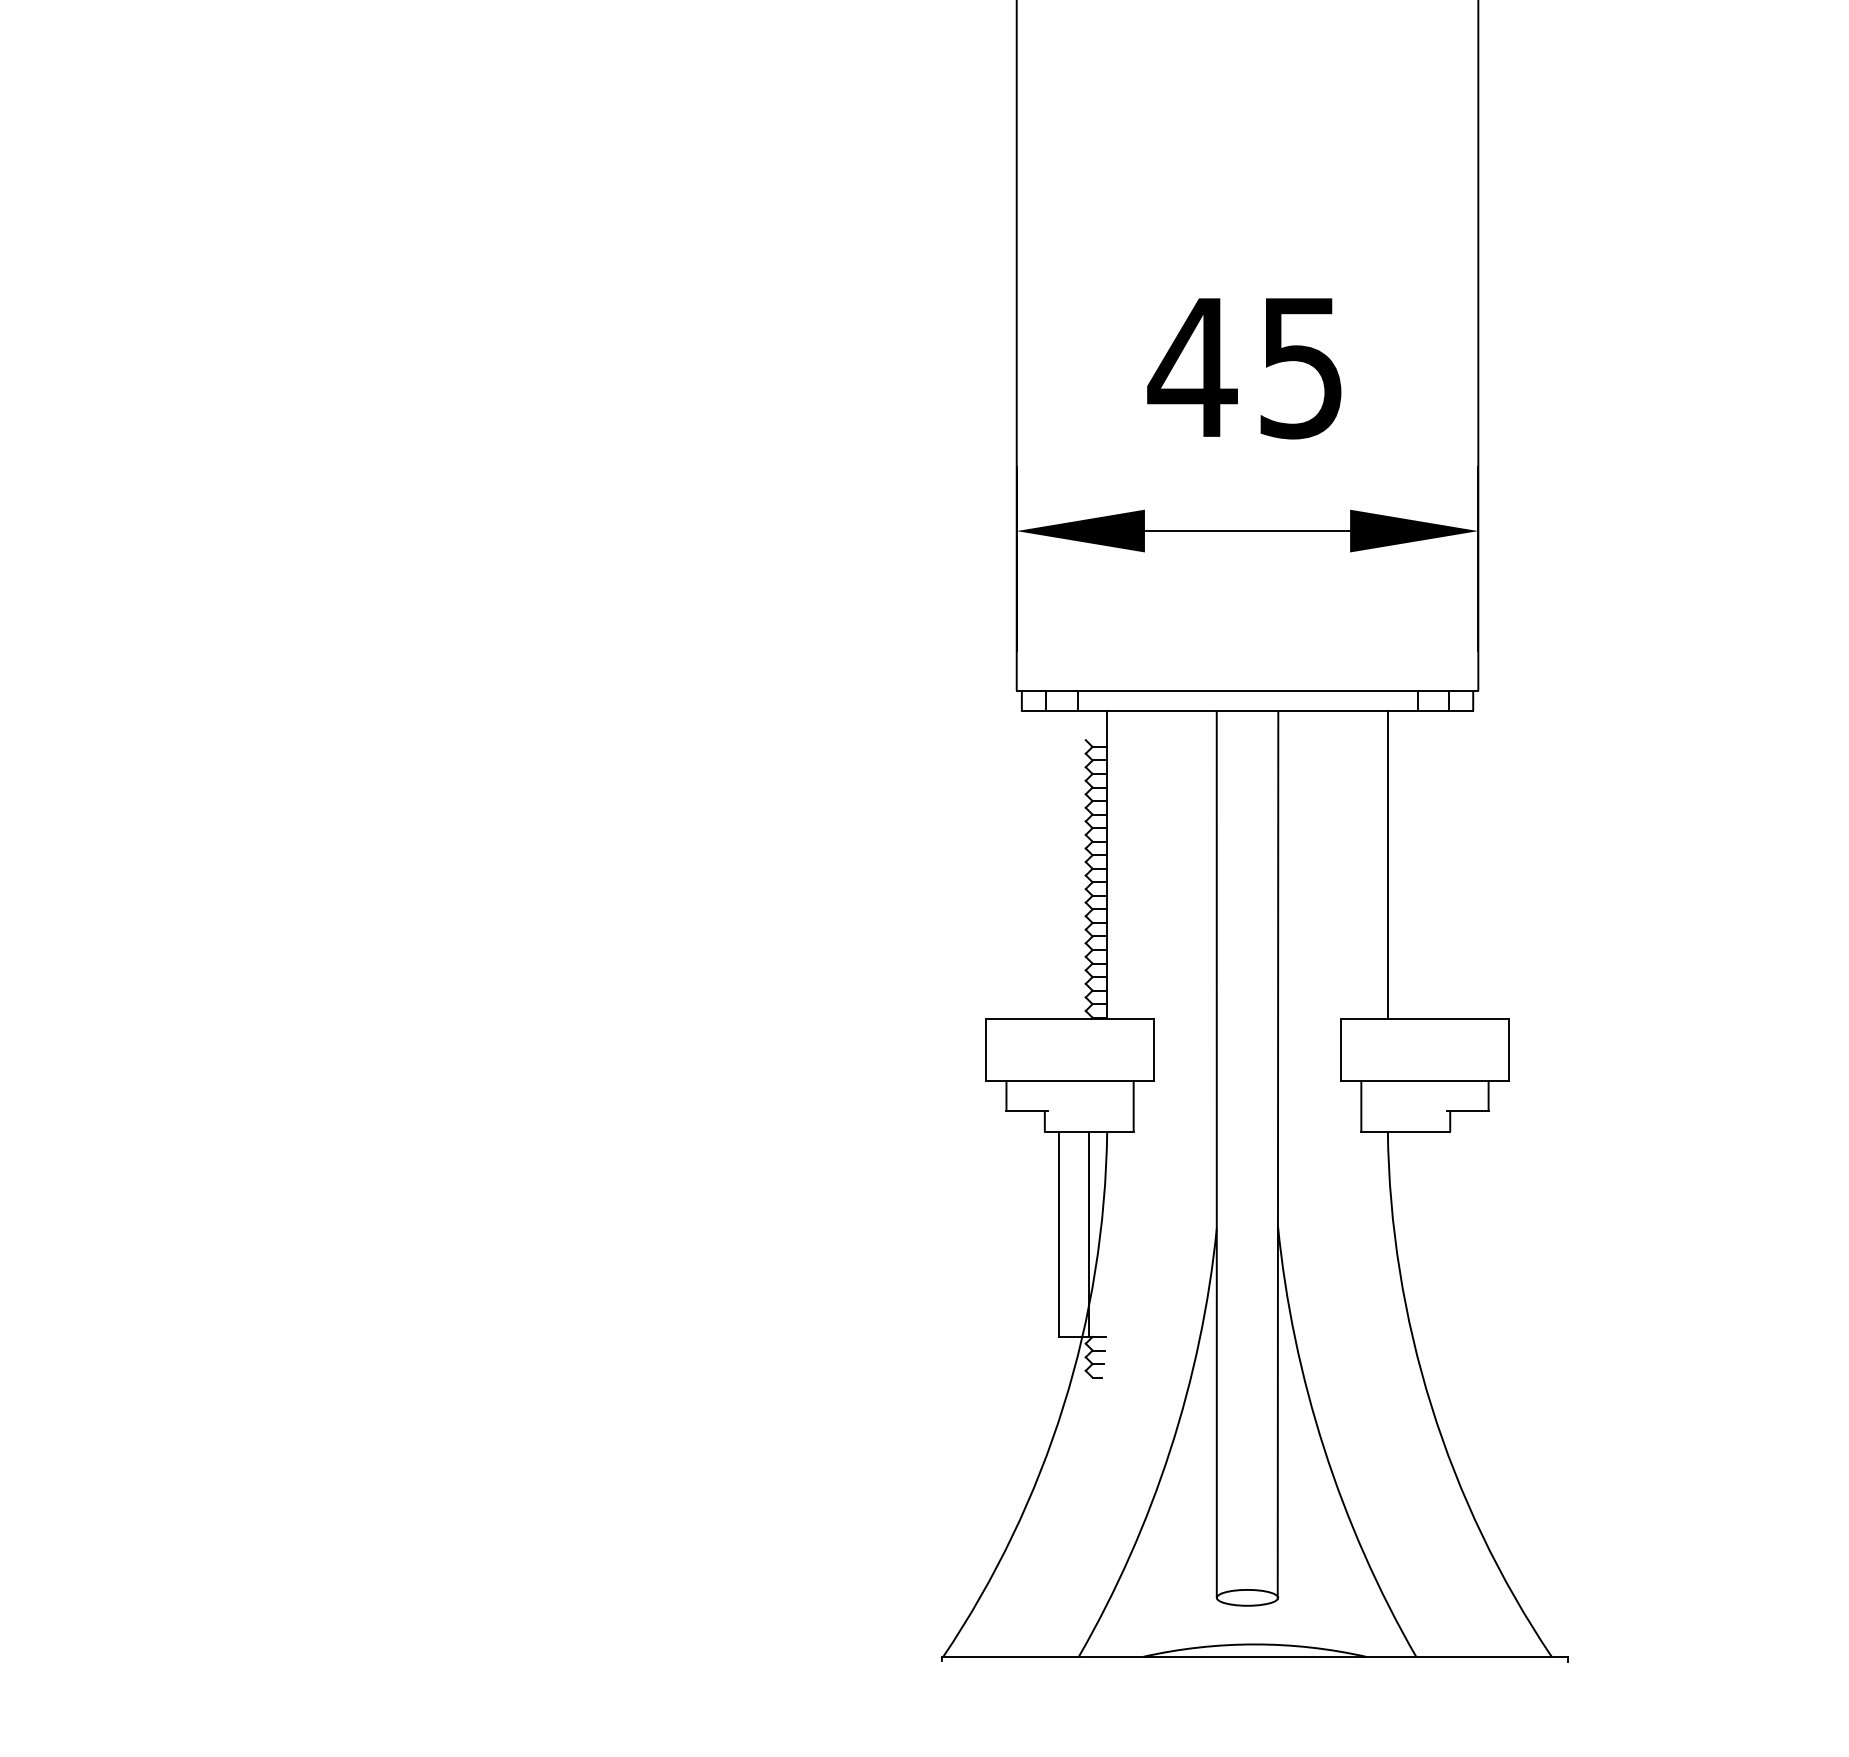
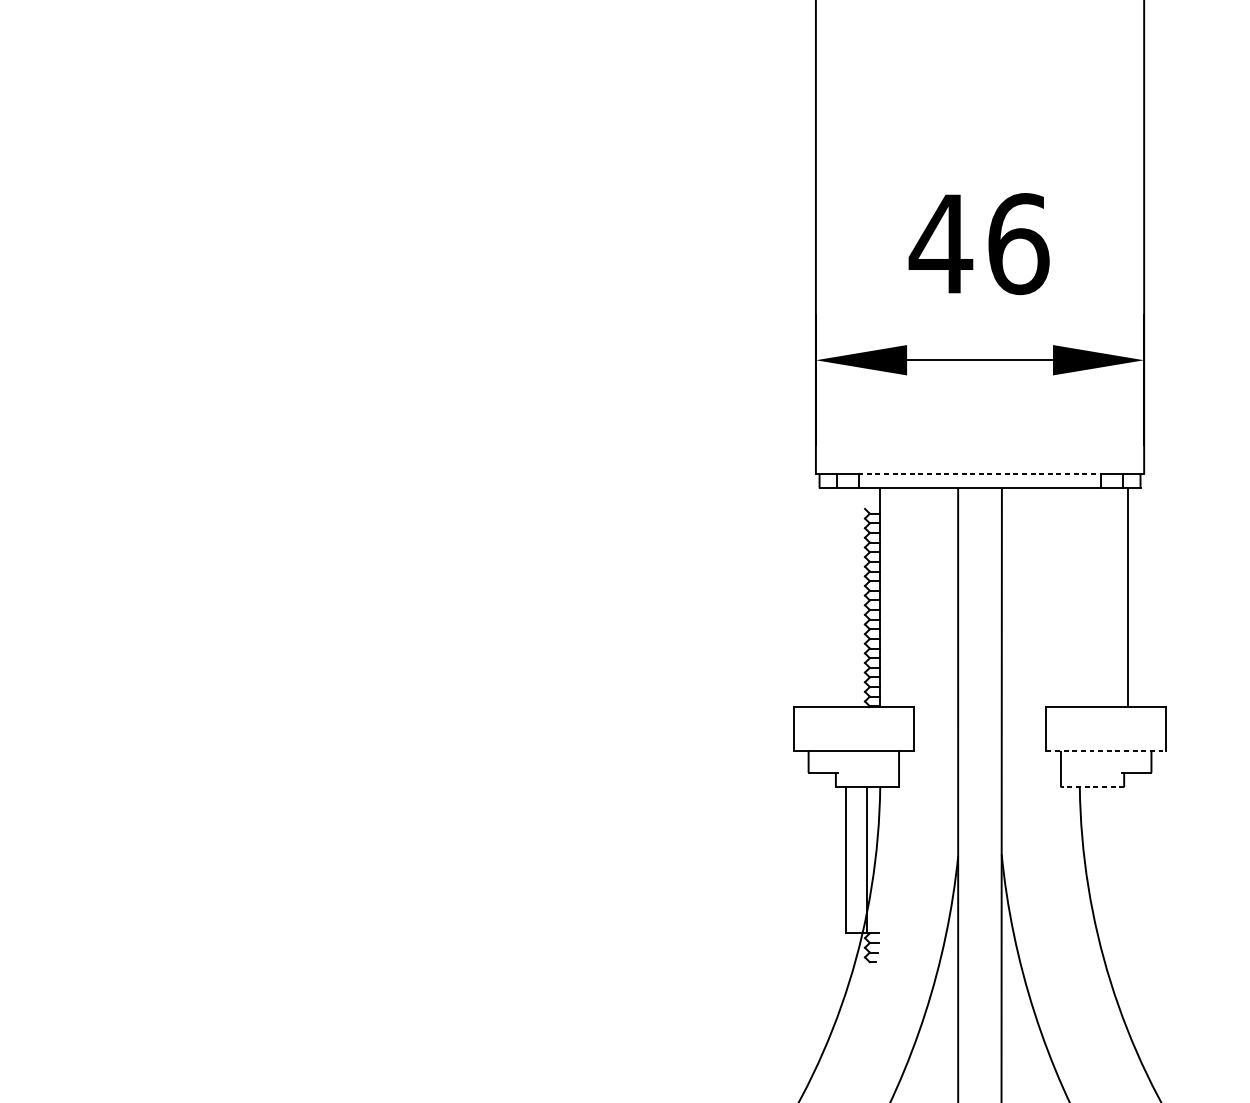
text: (1302, 367) -> (1019, 243), 45 -> 46
line: (1248, 690) -> (980, 473), solid -> dashed
line: (1387, 864) -> (1127, 597), moved
line: (1425, 1080) -> (1106, 750), solid -> dashed
line: (1405, 1131) -> (1092, 787), solid -> dashed

